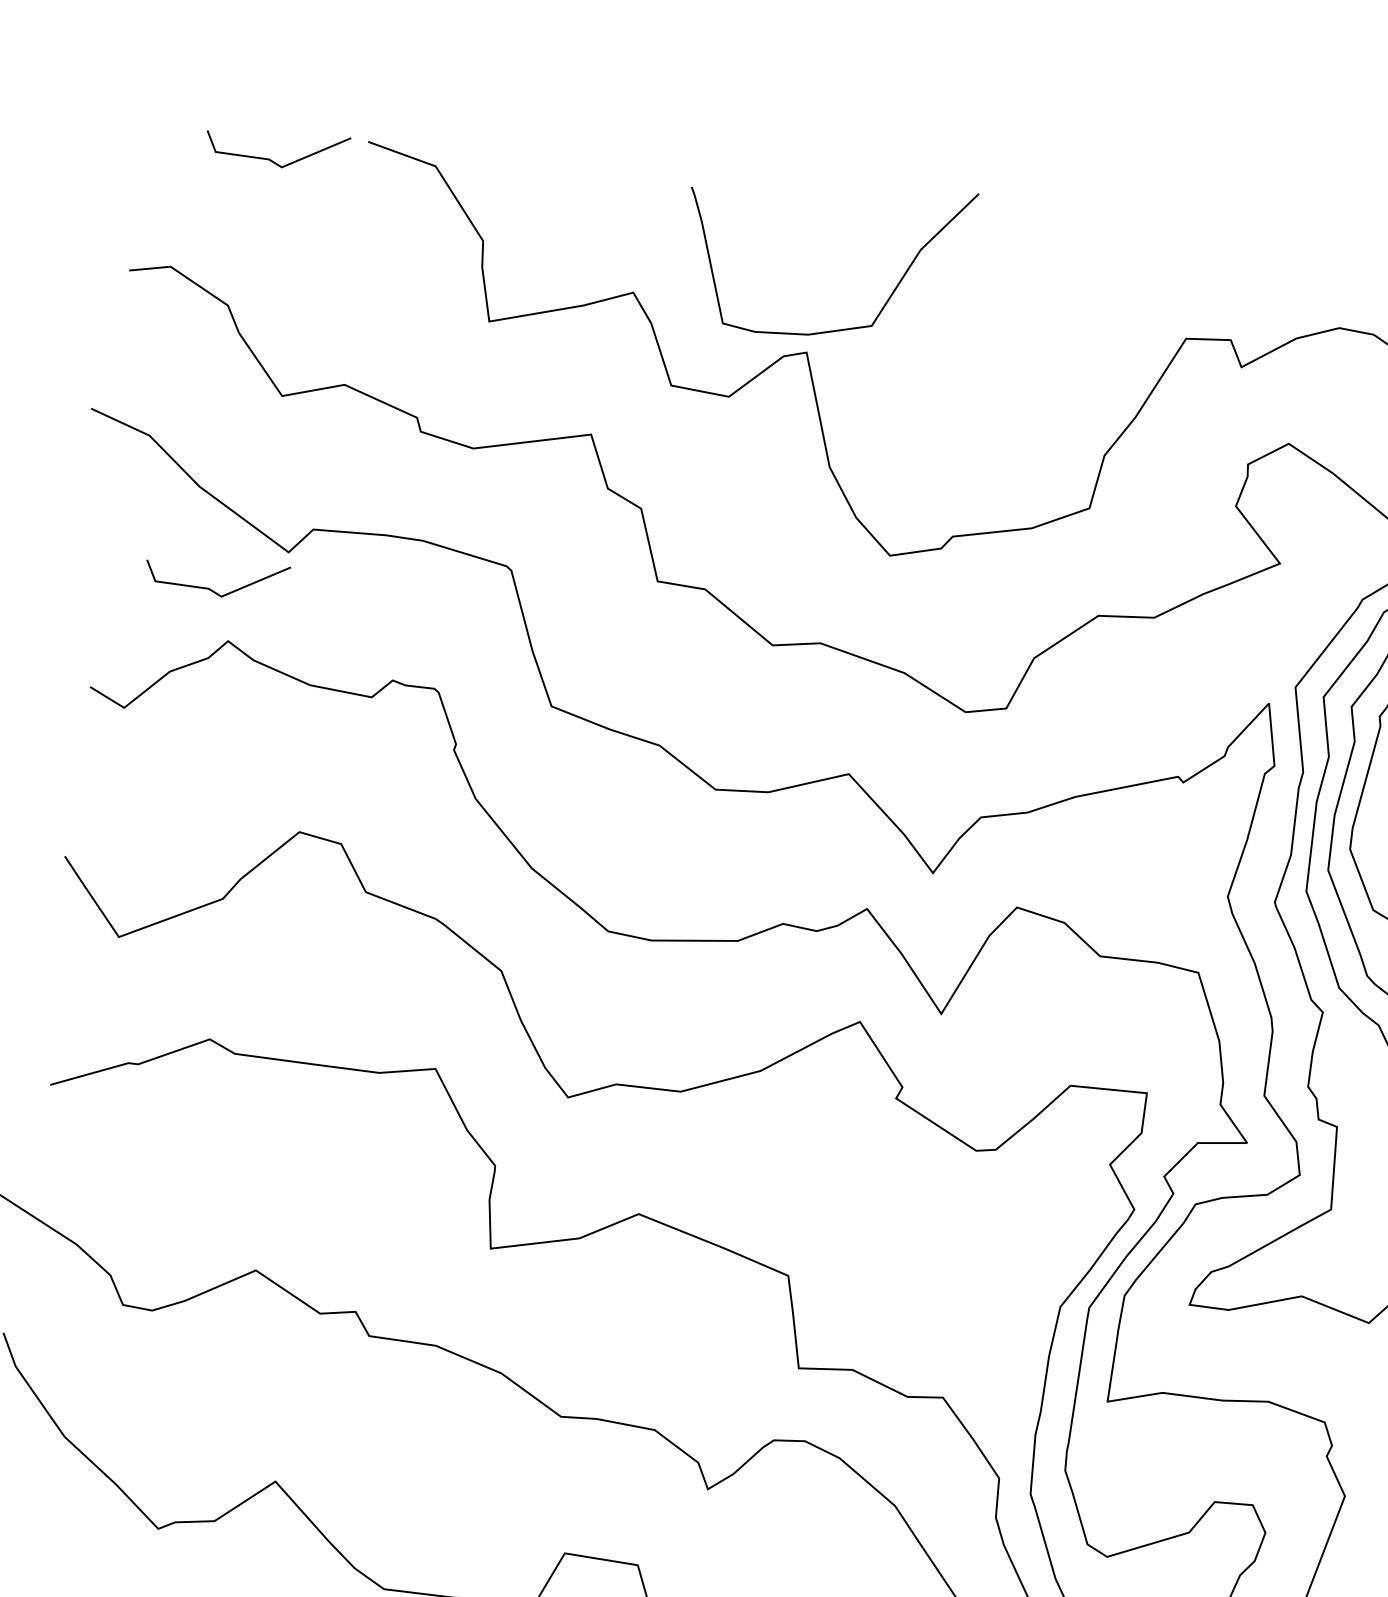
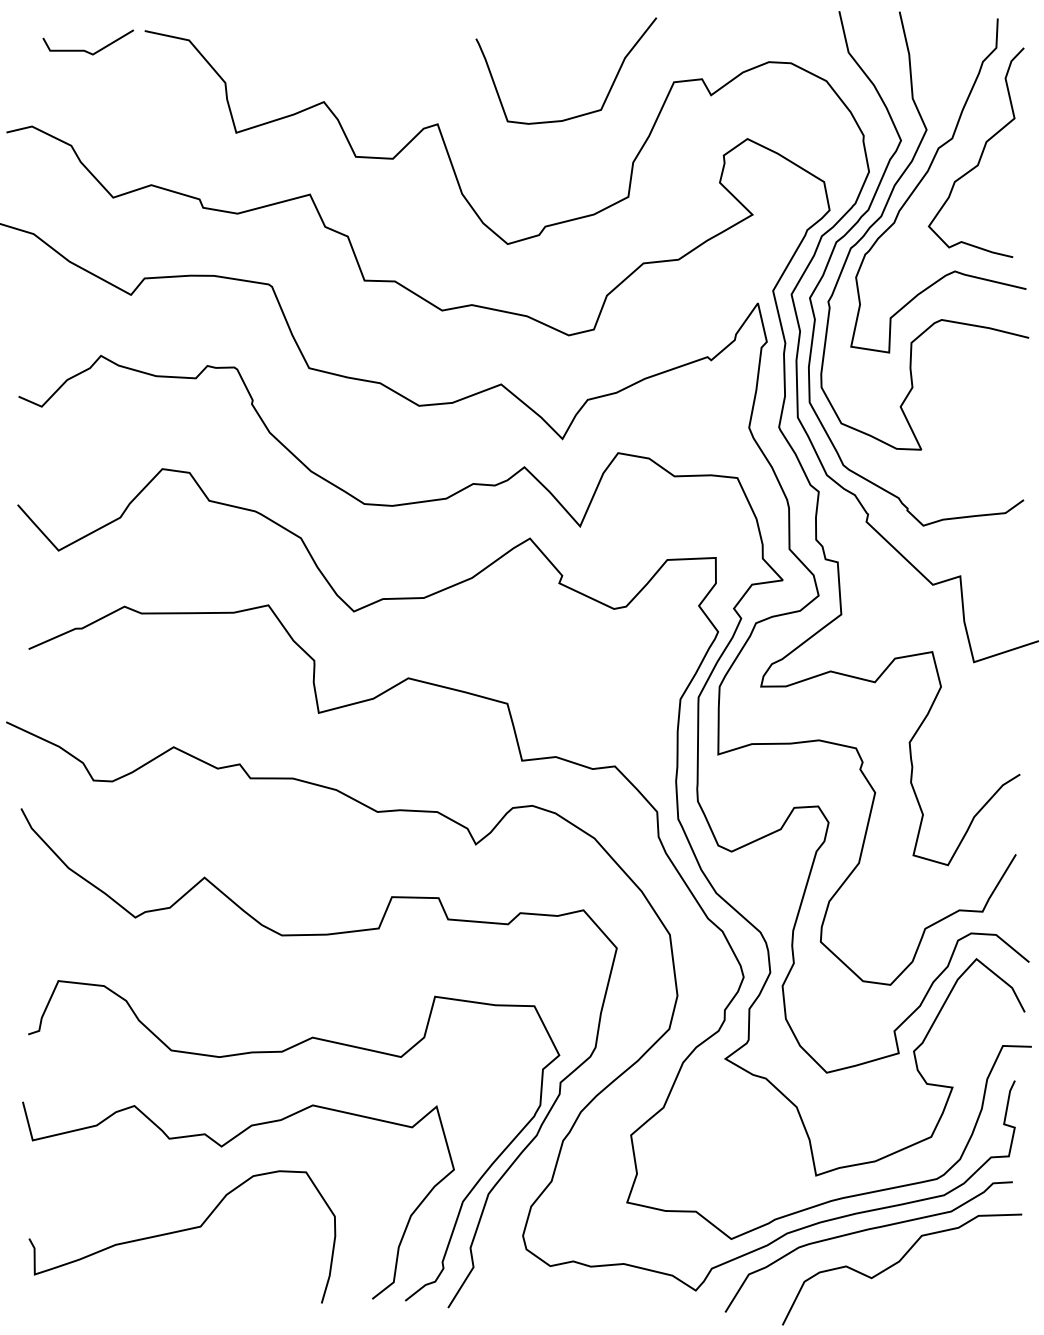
curve: (838, 328) -> (580, 114), moved
line: (209, 586) -> (84, 323), removed

